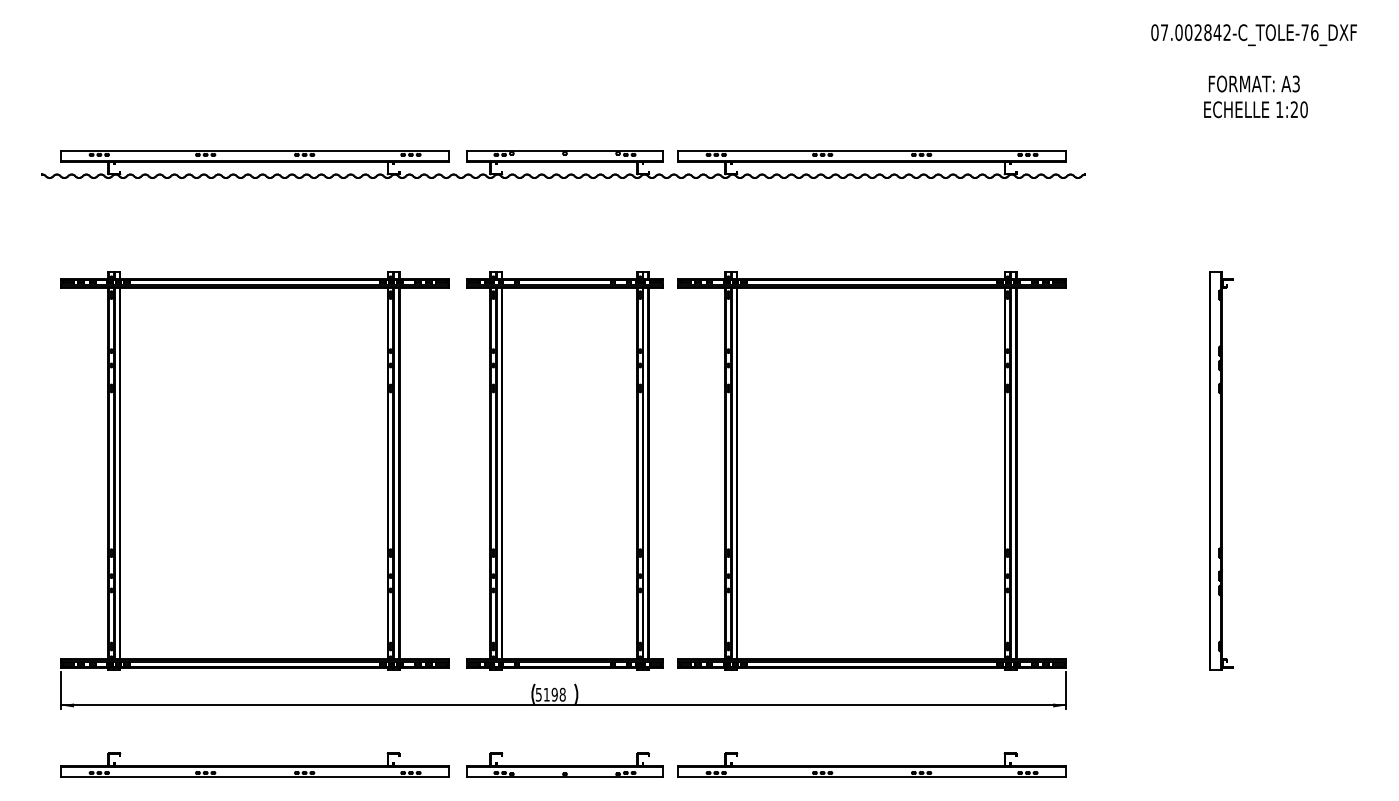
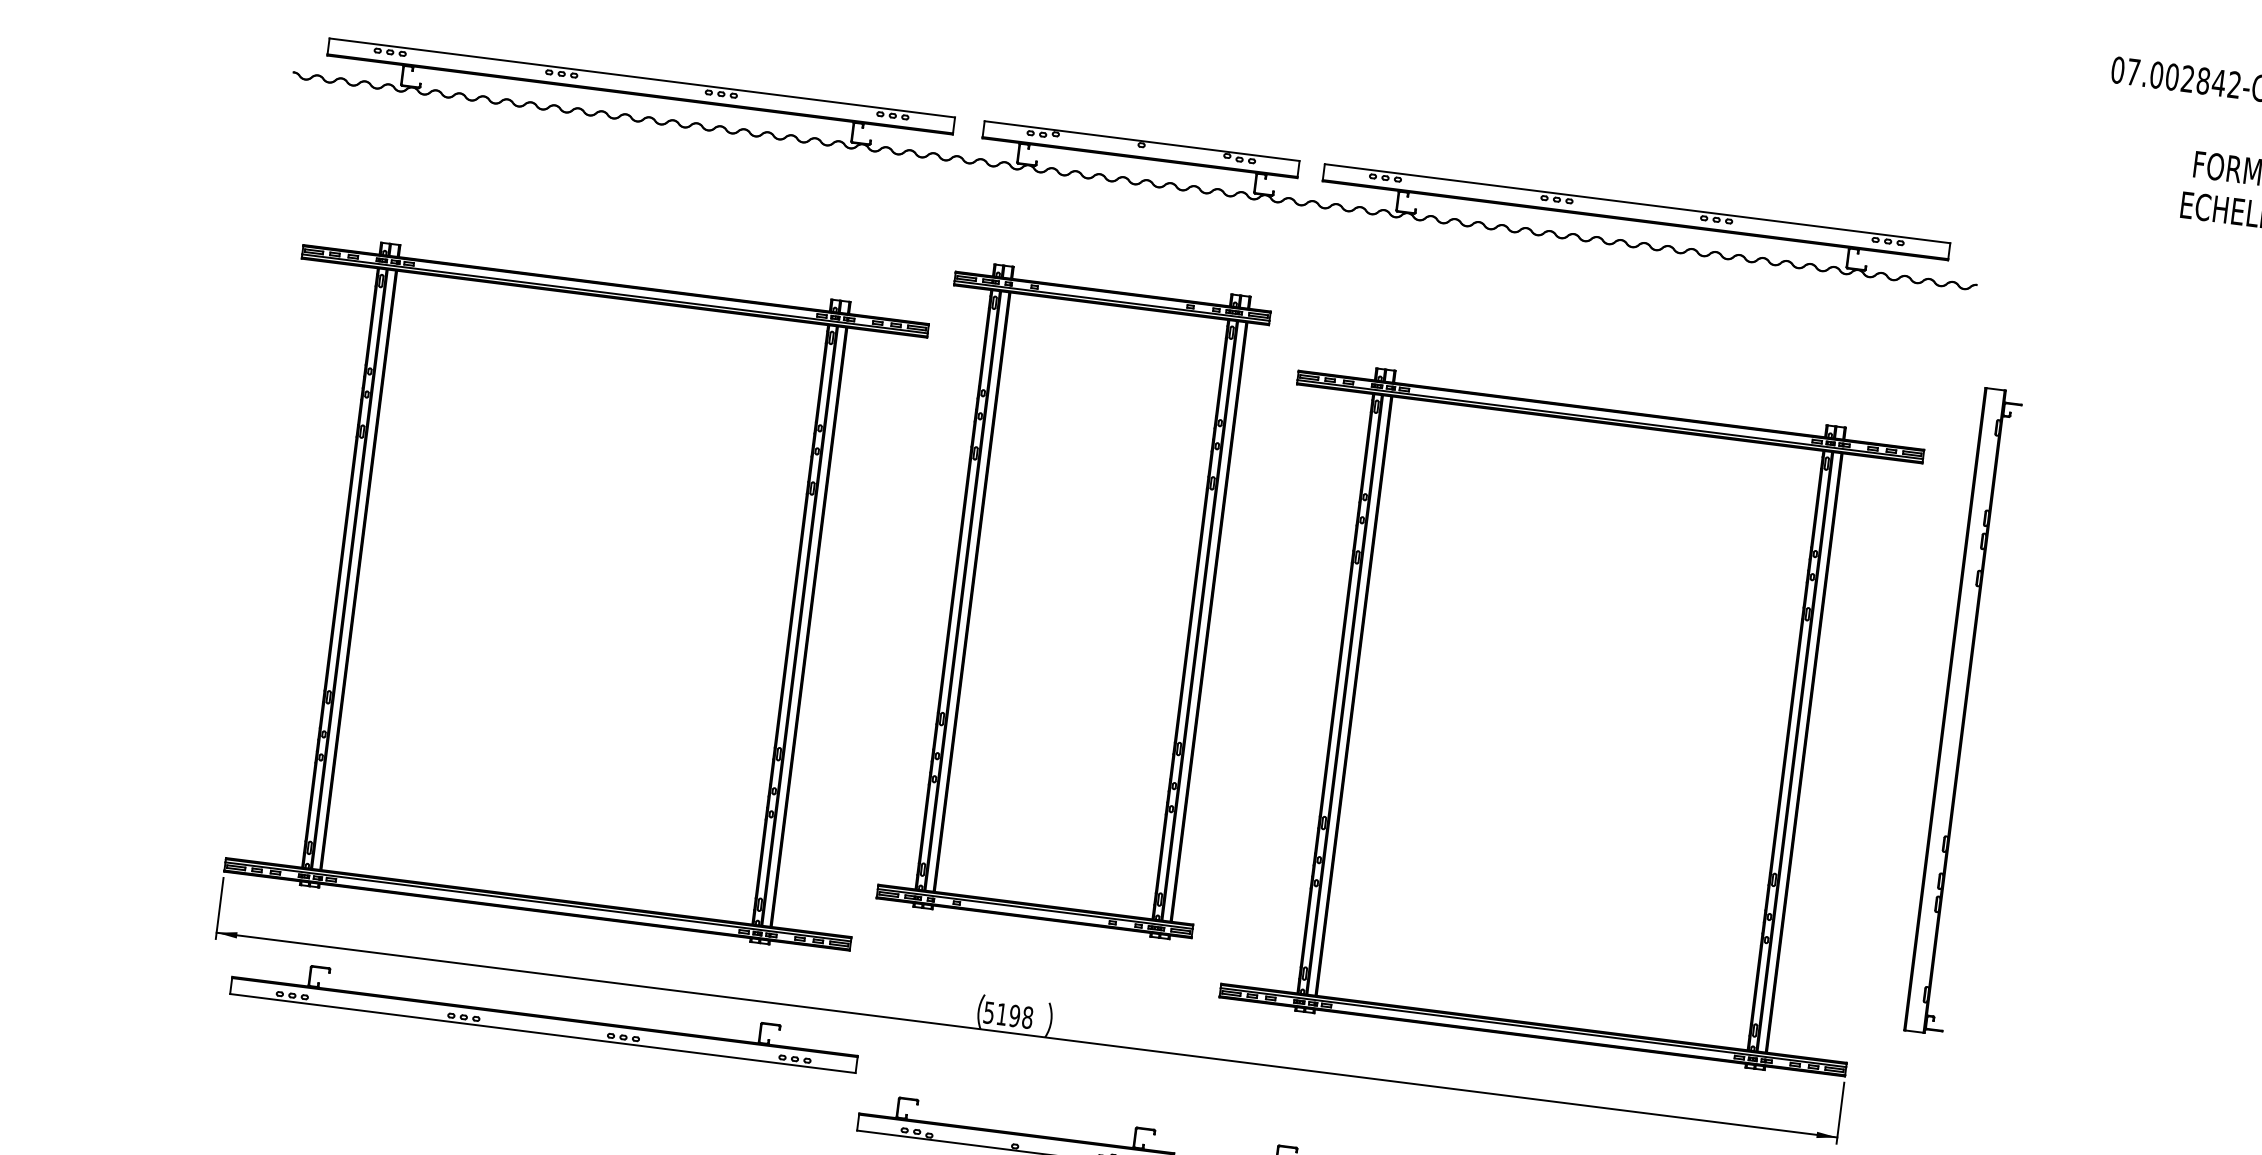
part: (564, 470) -> (1073, 600), moved
part: (1221, 470) -> (1964, 711), moved
part: (254, 764) -> (544, 1013), moved

